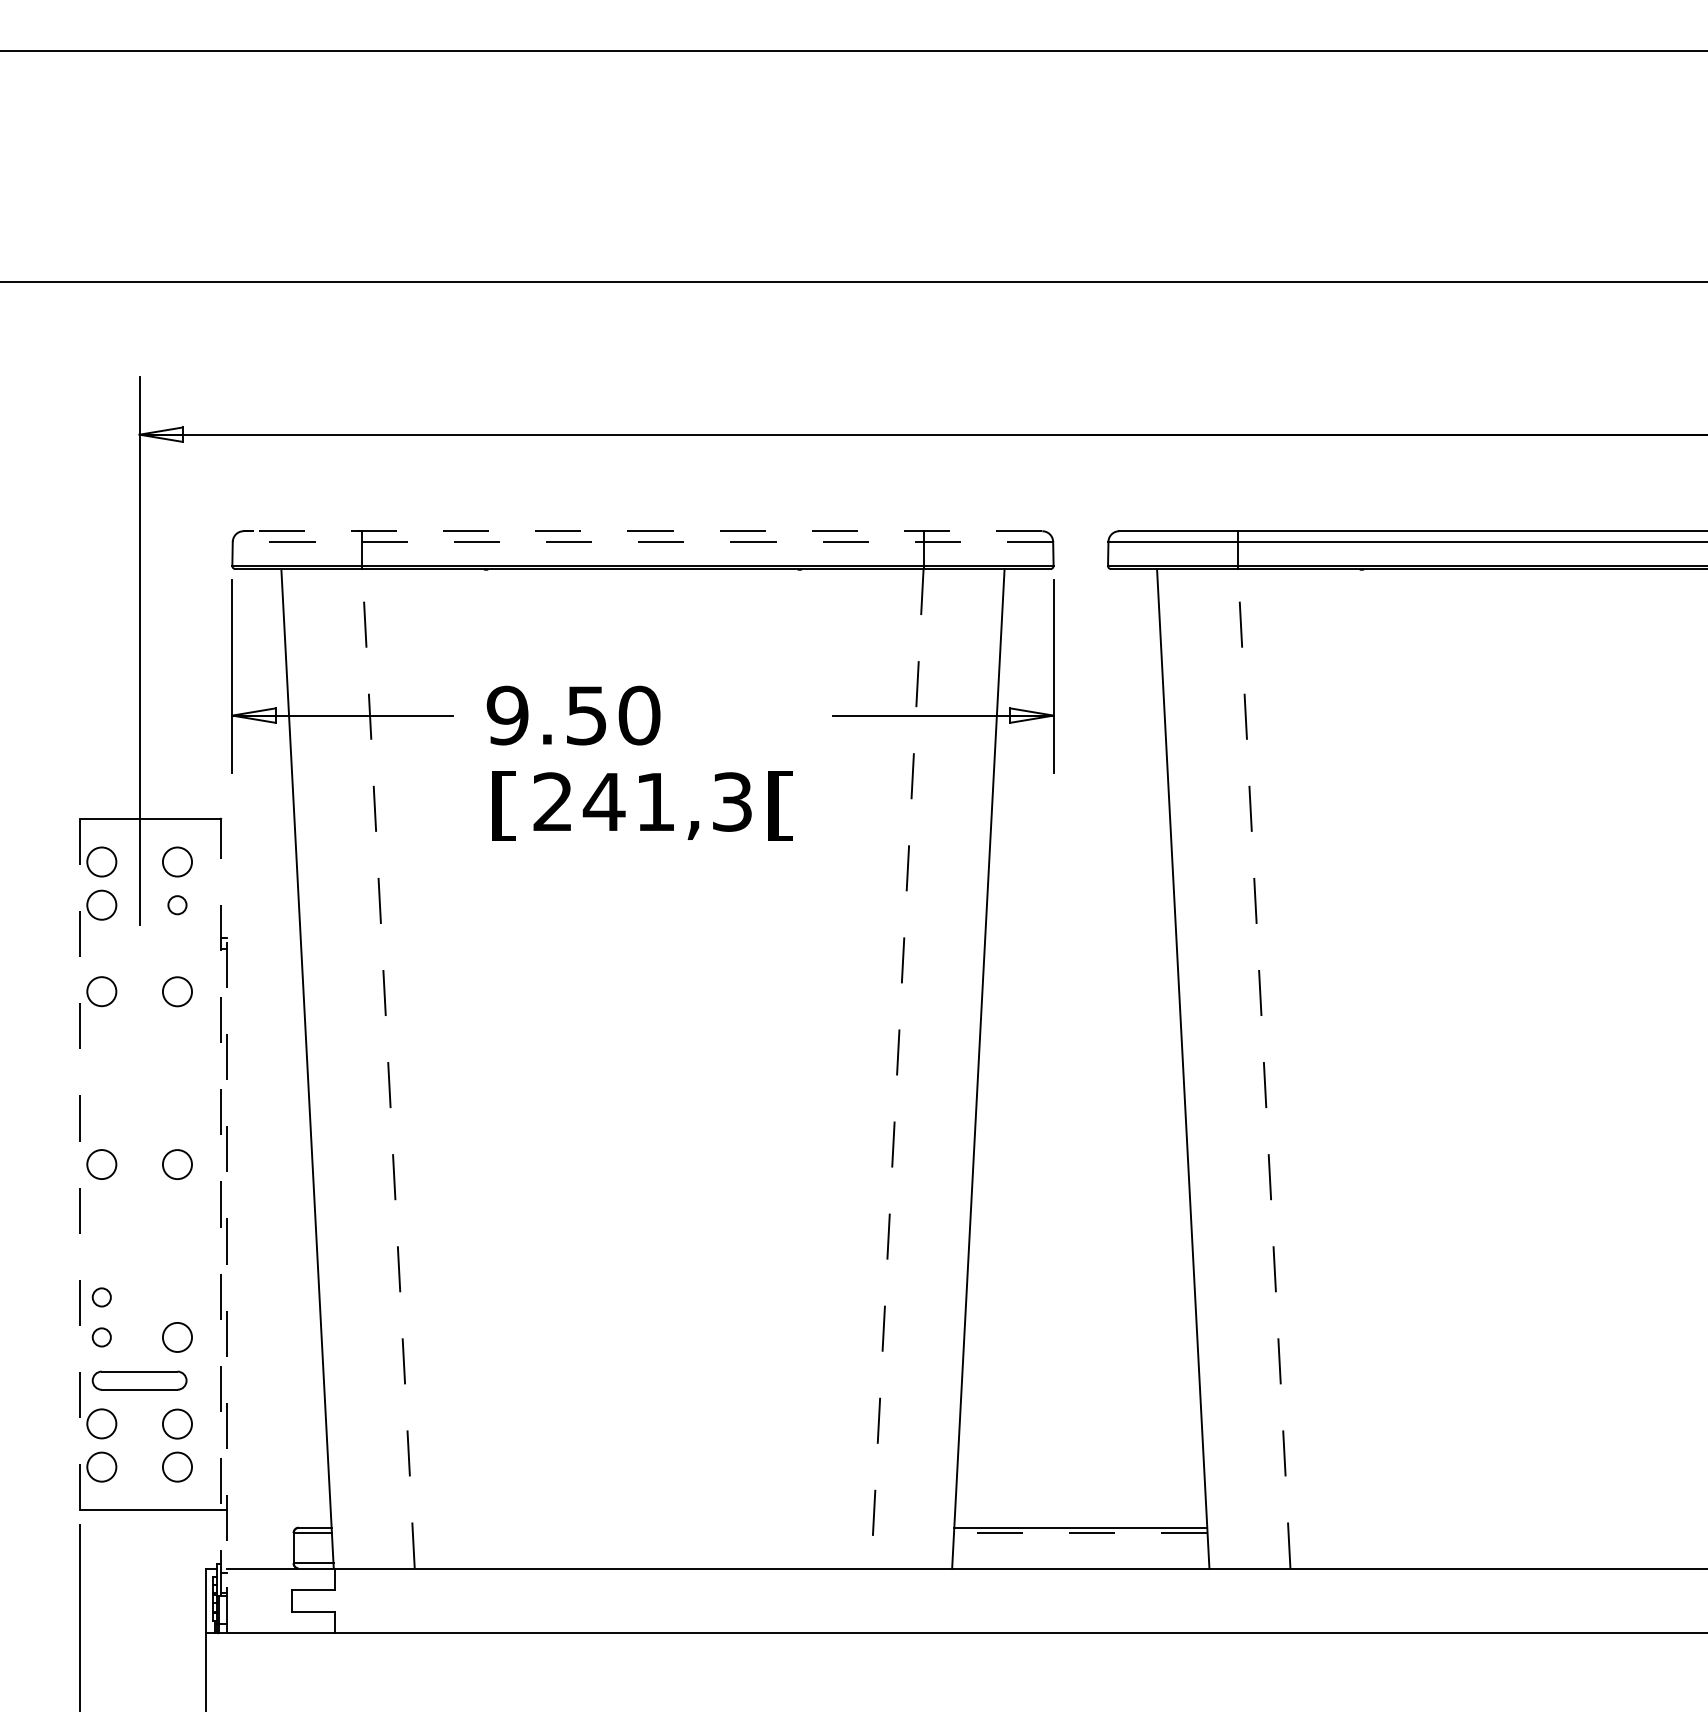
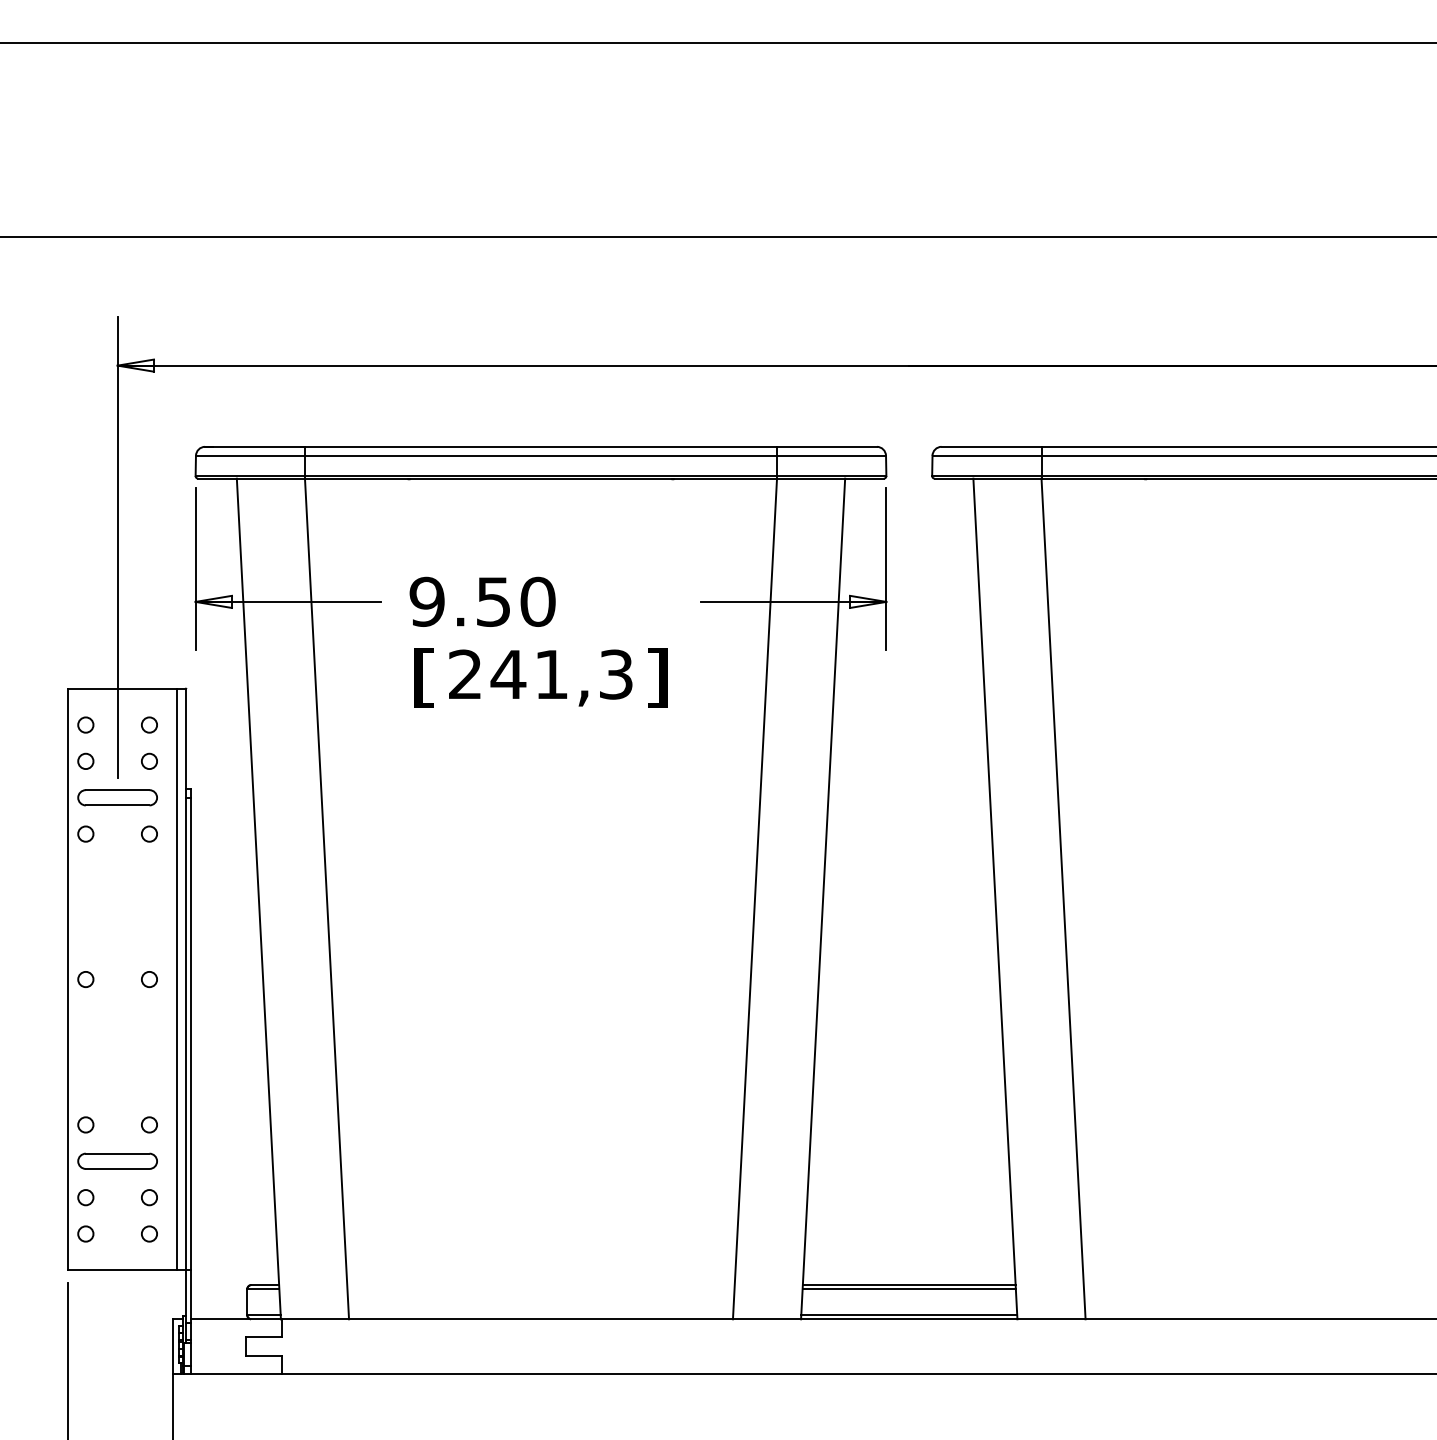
line: (647, 531) -> (544, 447), dashed -> solid
line: (642, 541) -> (540, 455), dashed -> solid
text: (780, 805) -> (656, 677), [ -> ]
circle: (101, 861) -> (85, 724), size x0.62
circle: (177, 861) -> (149, 724), size x0.62
circle: (101, 905) -> (85, 761), size x0.62
part: (139, 948) -> (117, 797), added
circle: (101, 991) -> (85, 833), size x0.62
circle: (177, 991) -> (149, 833), size x0.62
line: (388, 1068) -> (326, 898), dashed -> solid
line: (1264, 1068) -> (1063, 898), dashed -> solid
line: (897, 1069) -> (755, 899), dashed -> solid
line: (80, 1164) -> (67, 979), dashed -> solid
circle: (101, 1164) -> (85, 979), size x0.62
circle: (177, 1164) -> (149, 979), size x0.62
line: (209, 1164) -> (176, 979), added
line: (221, 1207) -> (186, 1015), dashed -> solid
line: (227, 1285) -> (191, 1081), dashed -> solid
circle: (101, 1297) -> (85, 1091), removed
circle: (177, 1337) -> (149, 1124), size x0.62
circle: (101, 1423) -> (85, 1197), size x0.62
circle: (177, 1423) -> (149, 1197), size x0.62
circle: (101, 1467) -> (85, 1234), size x0.62
circle: (177, 1467) -> (149, 1234), size x0.62
line: (1080, 1532) -> (909, 1289), dashed -> solid
line: (1080, 1563) -> (909, 1315), added

